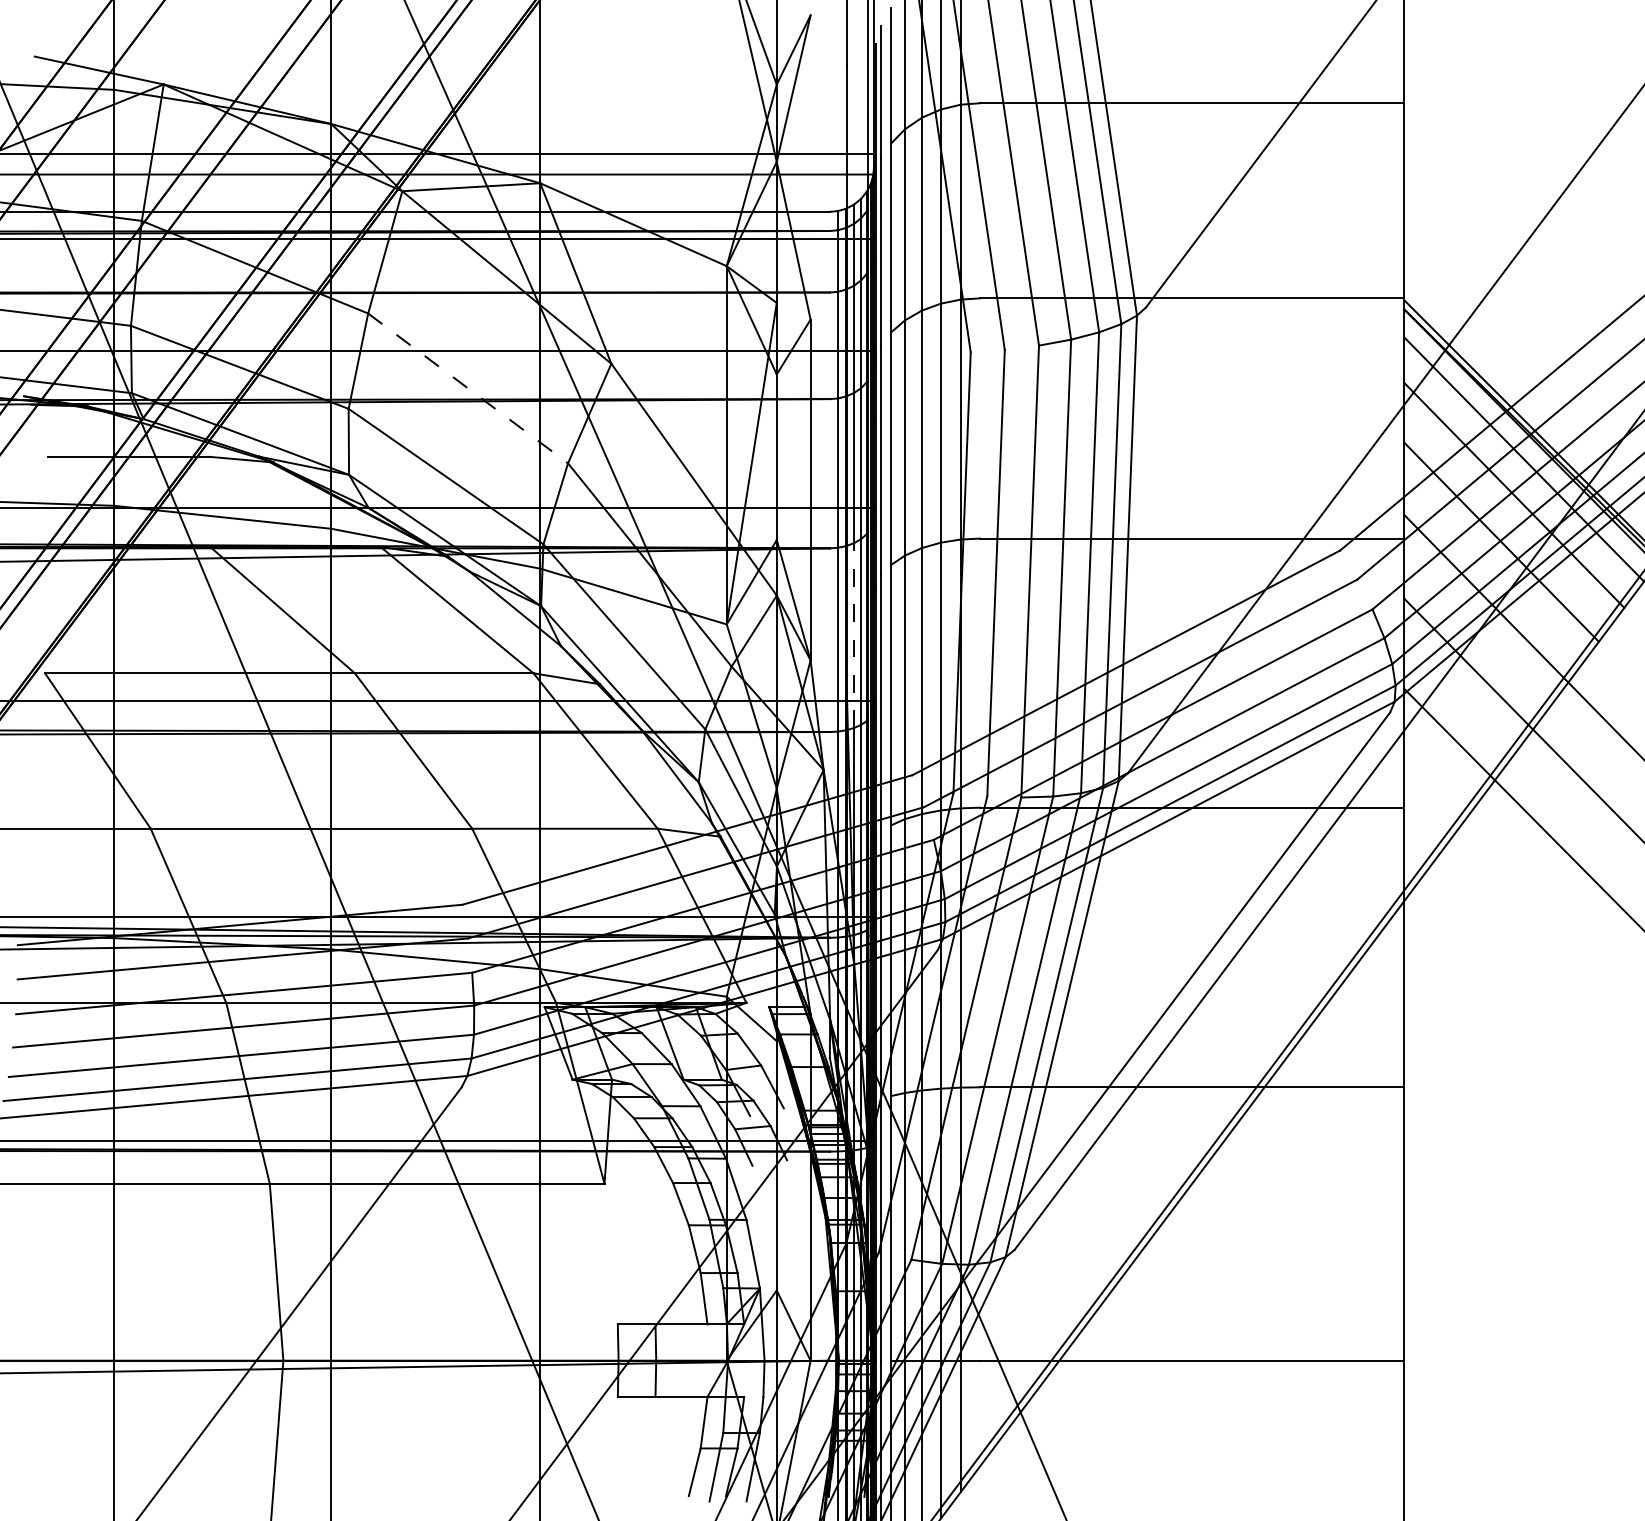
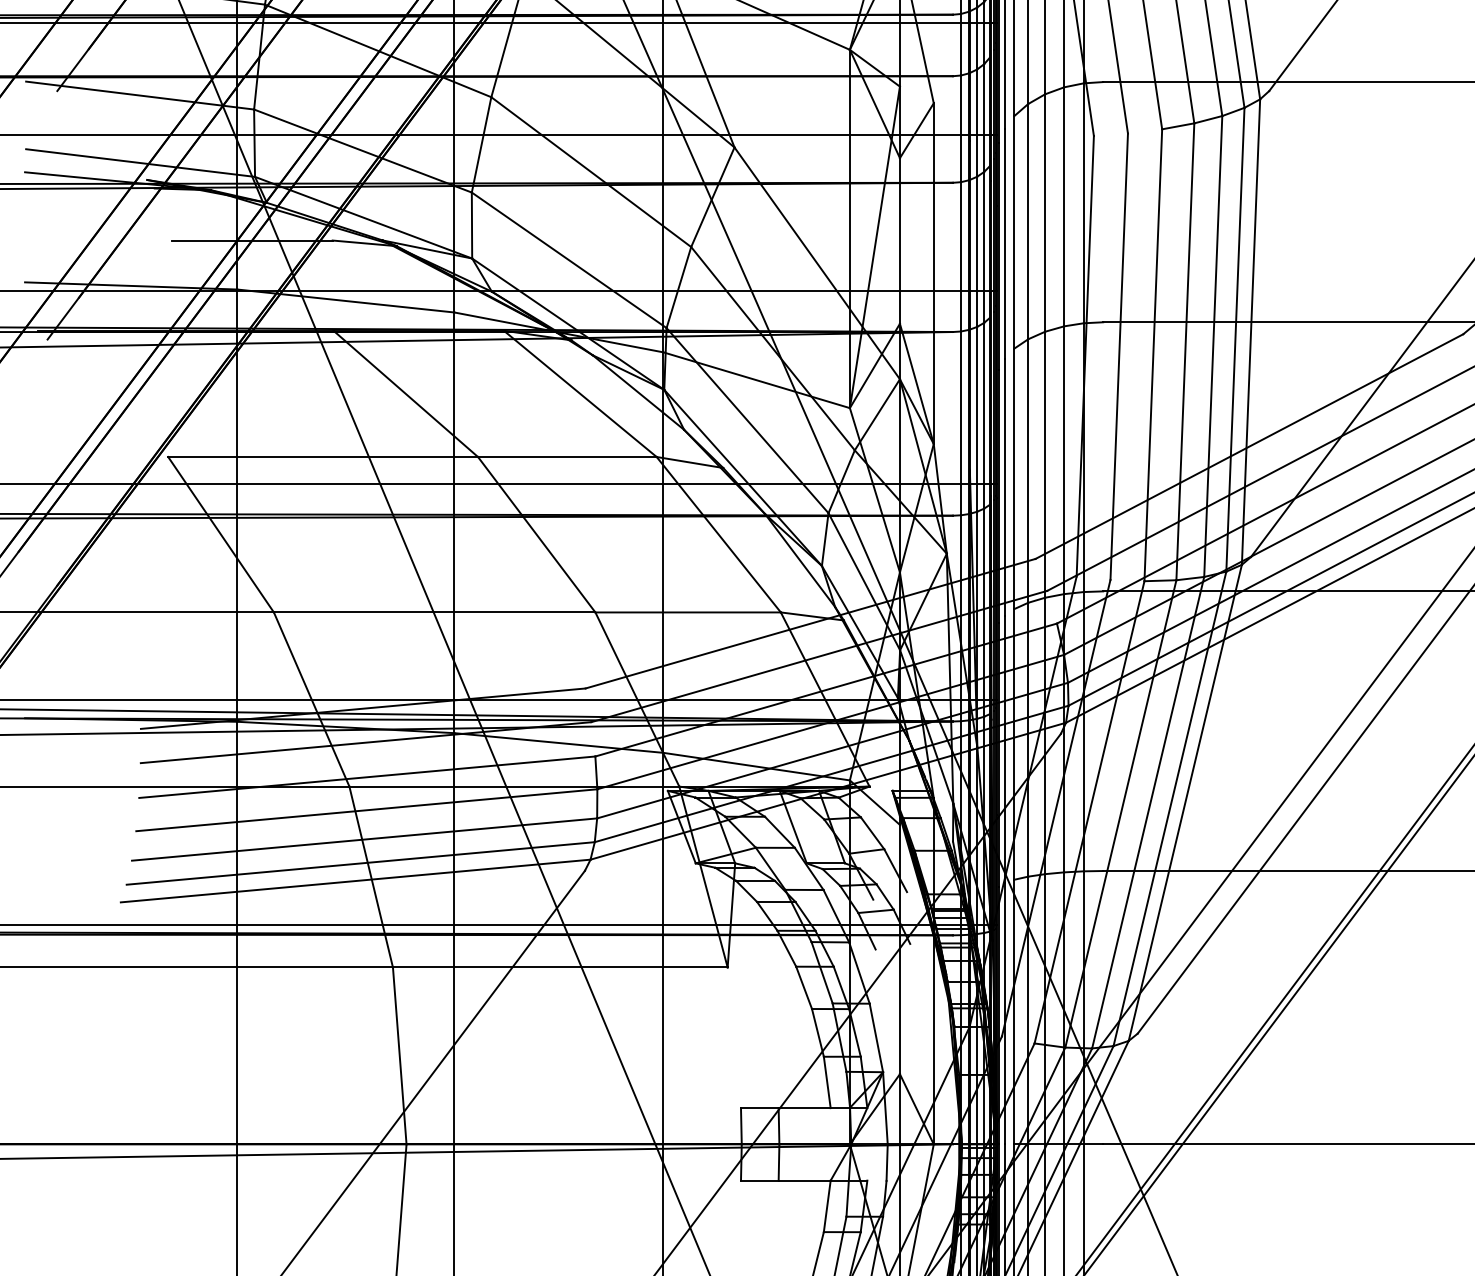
line: (468, 388) -> (591, 172), dashed -> solid
line: (853, 635) -> (976, 419), dashed -> solid

